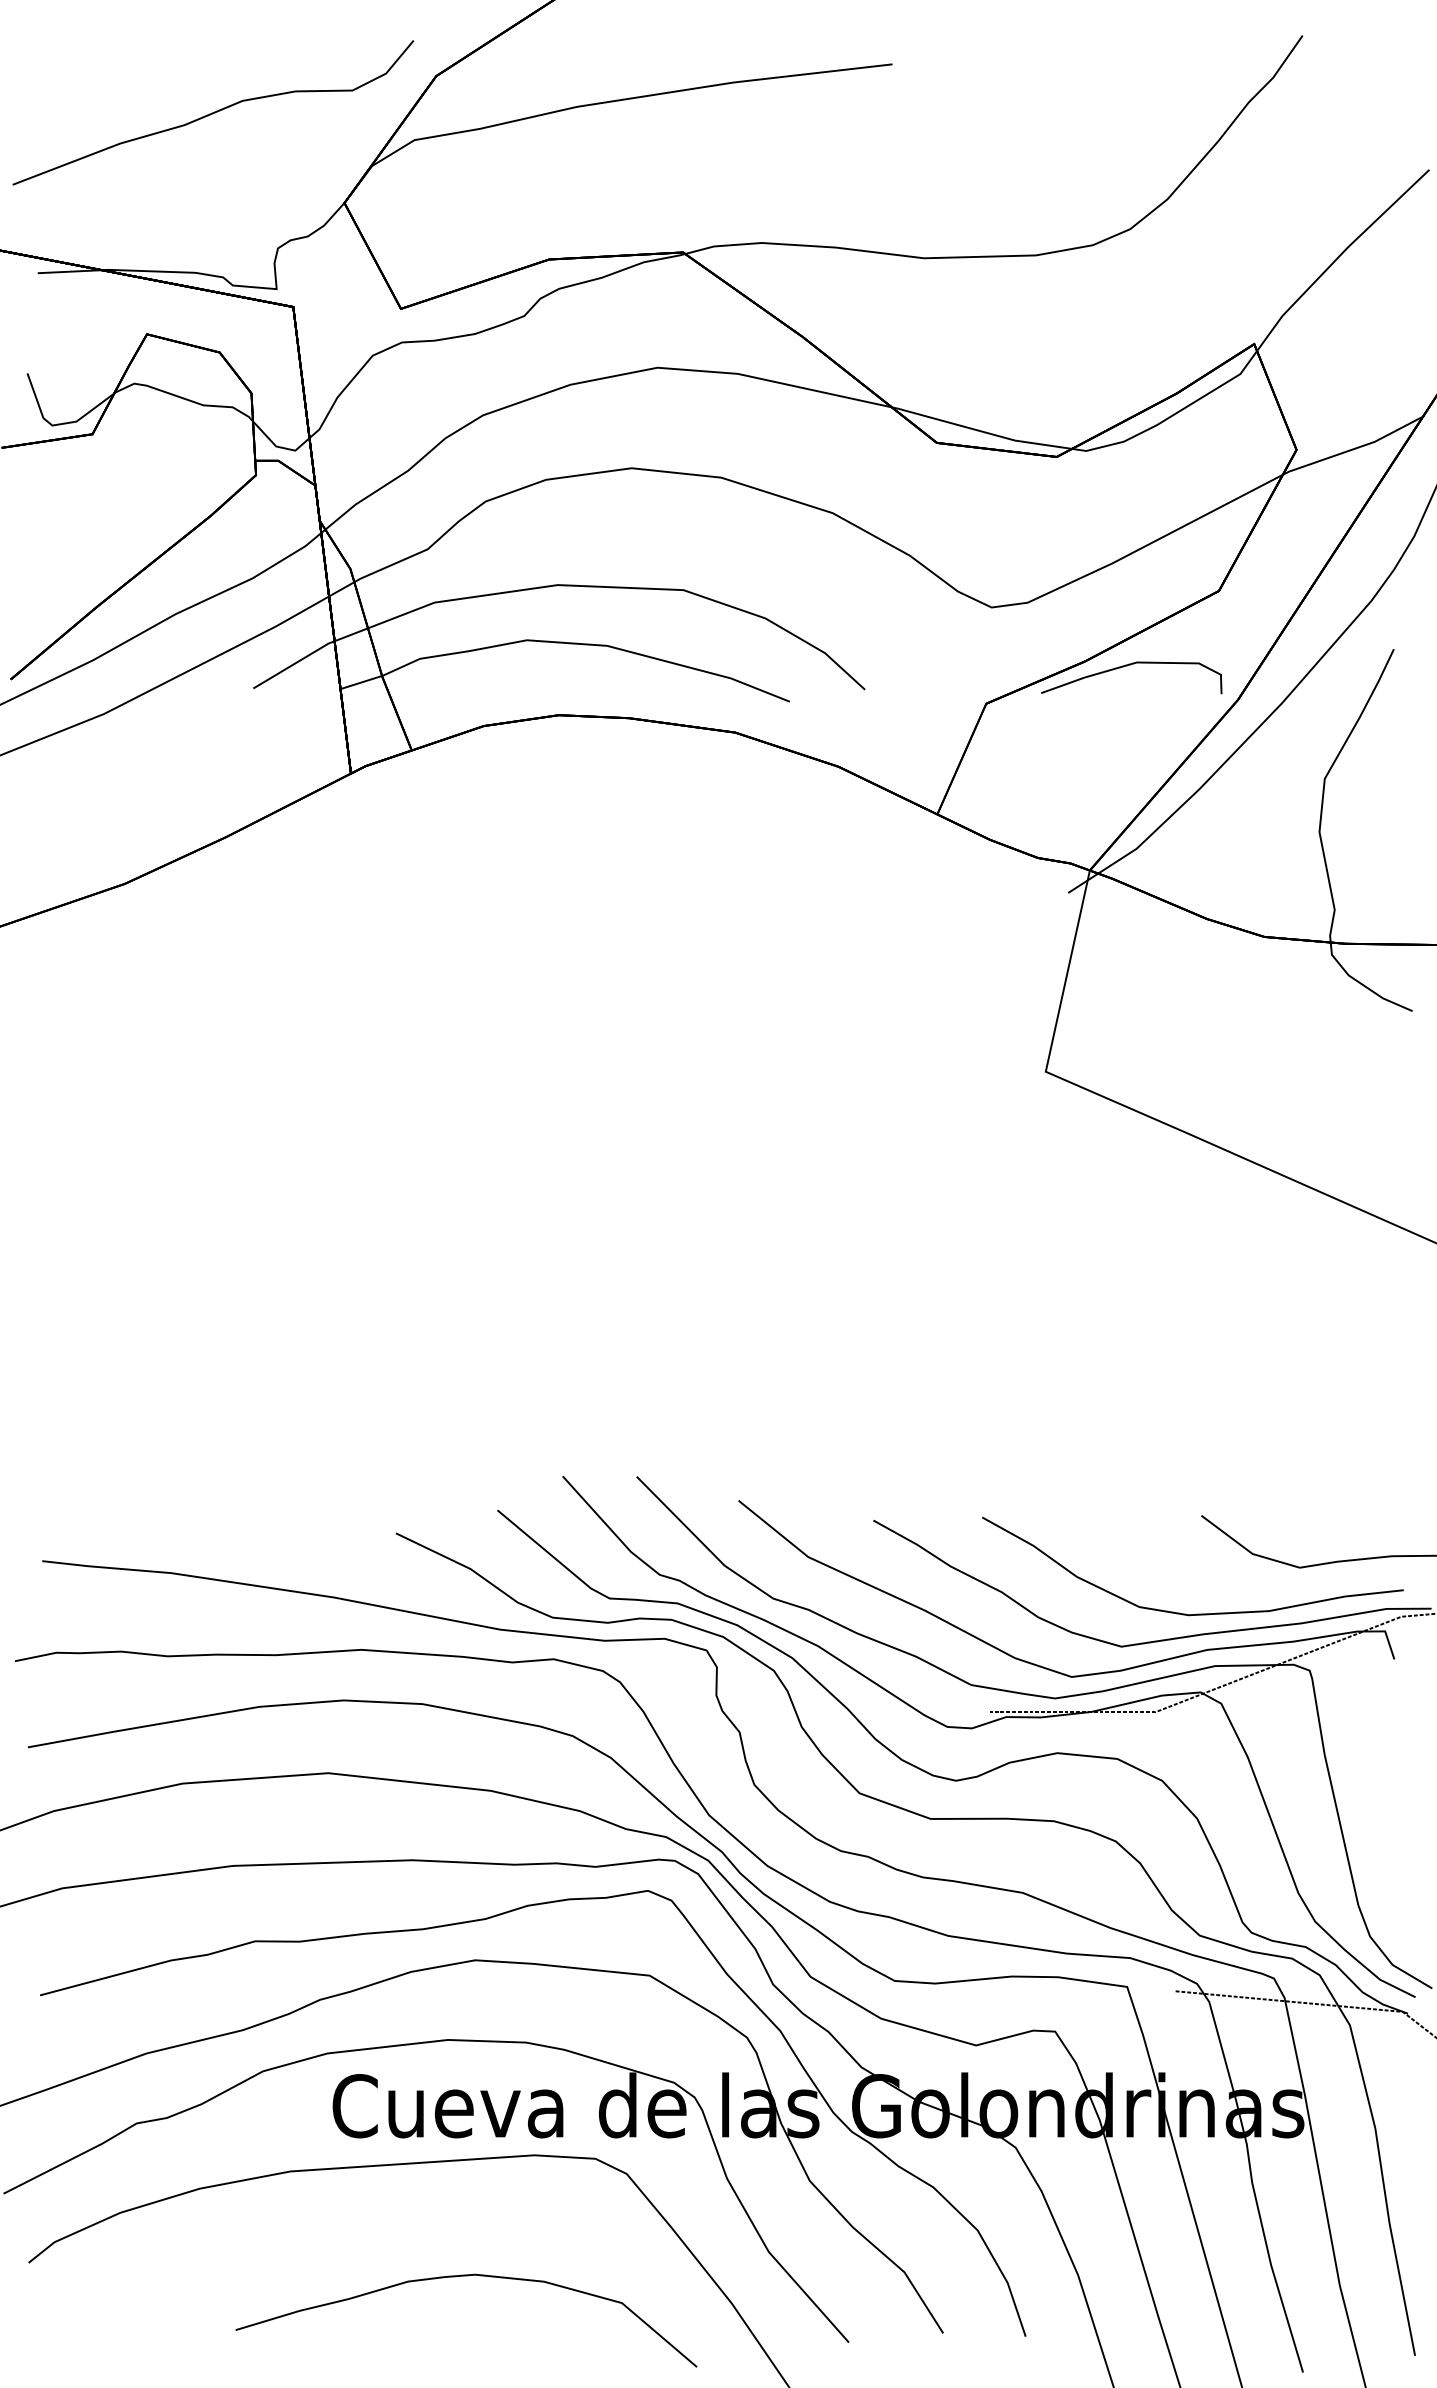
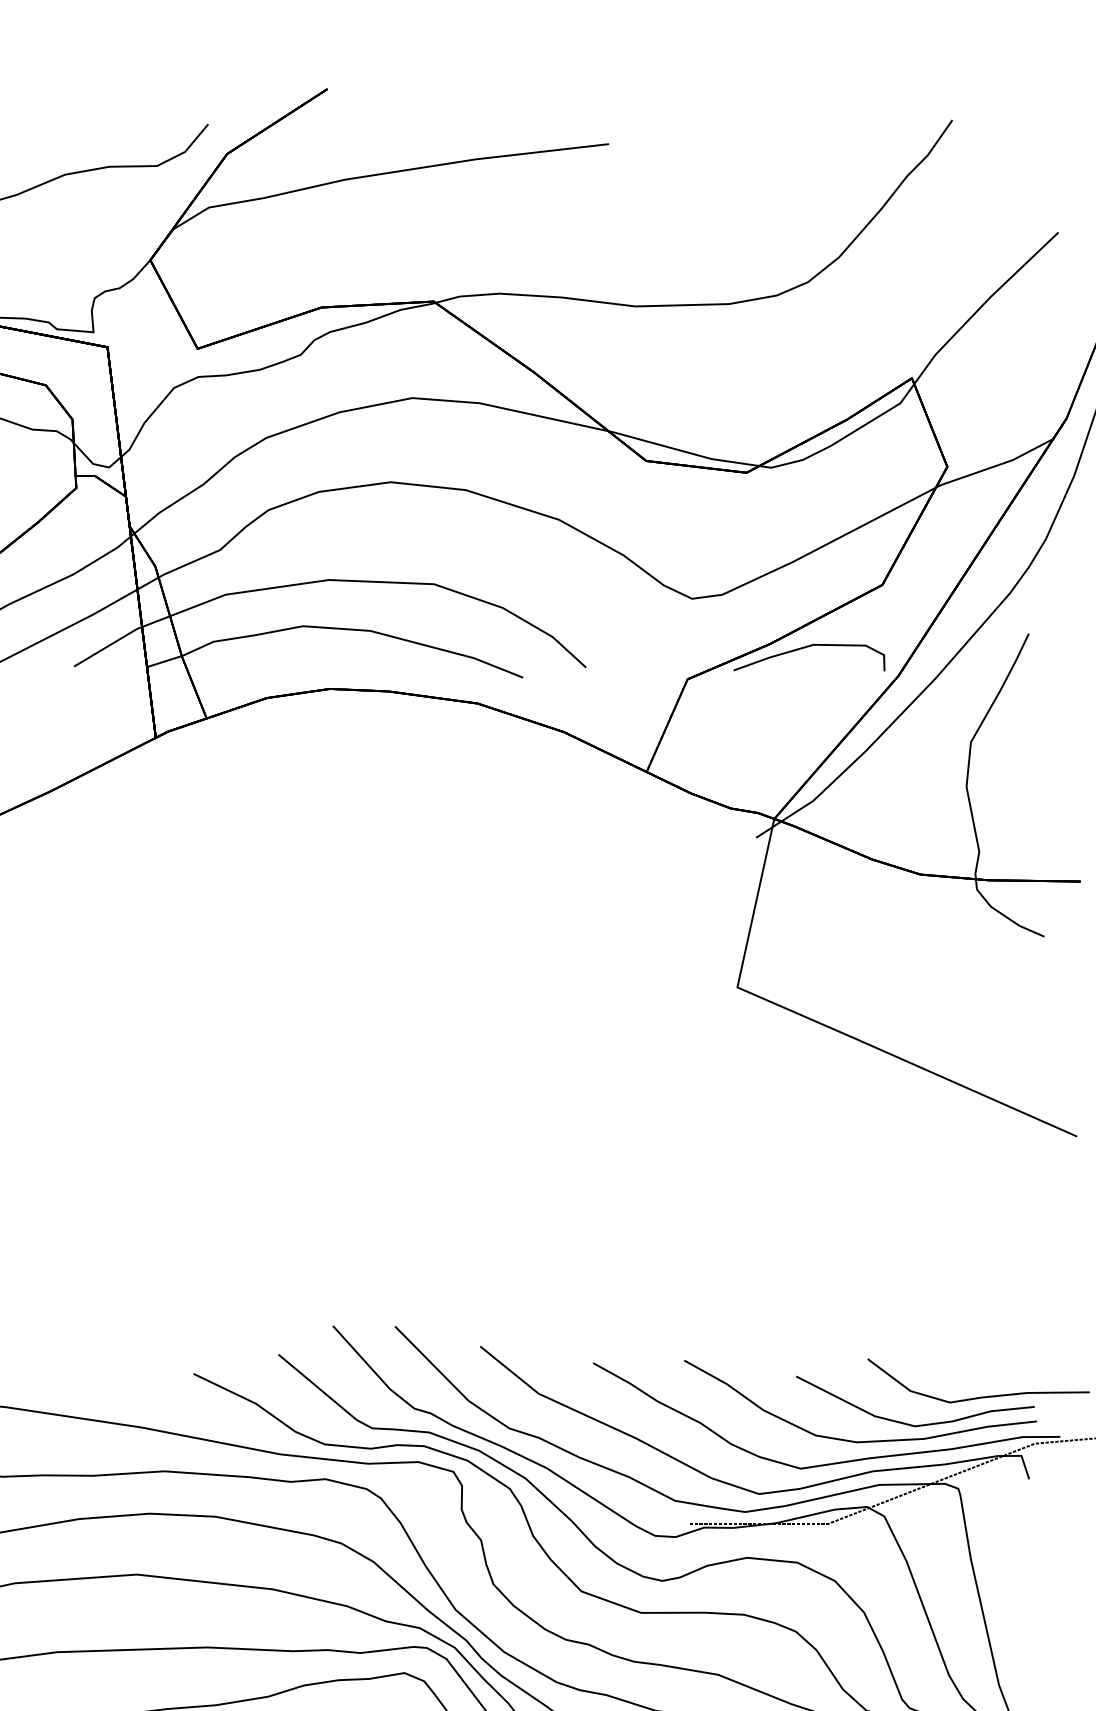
curve: (1252, 1593) -> (910, 1424), added

